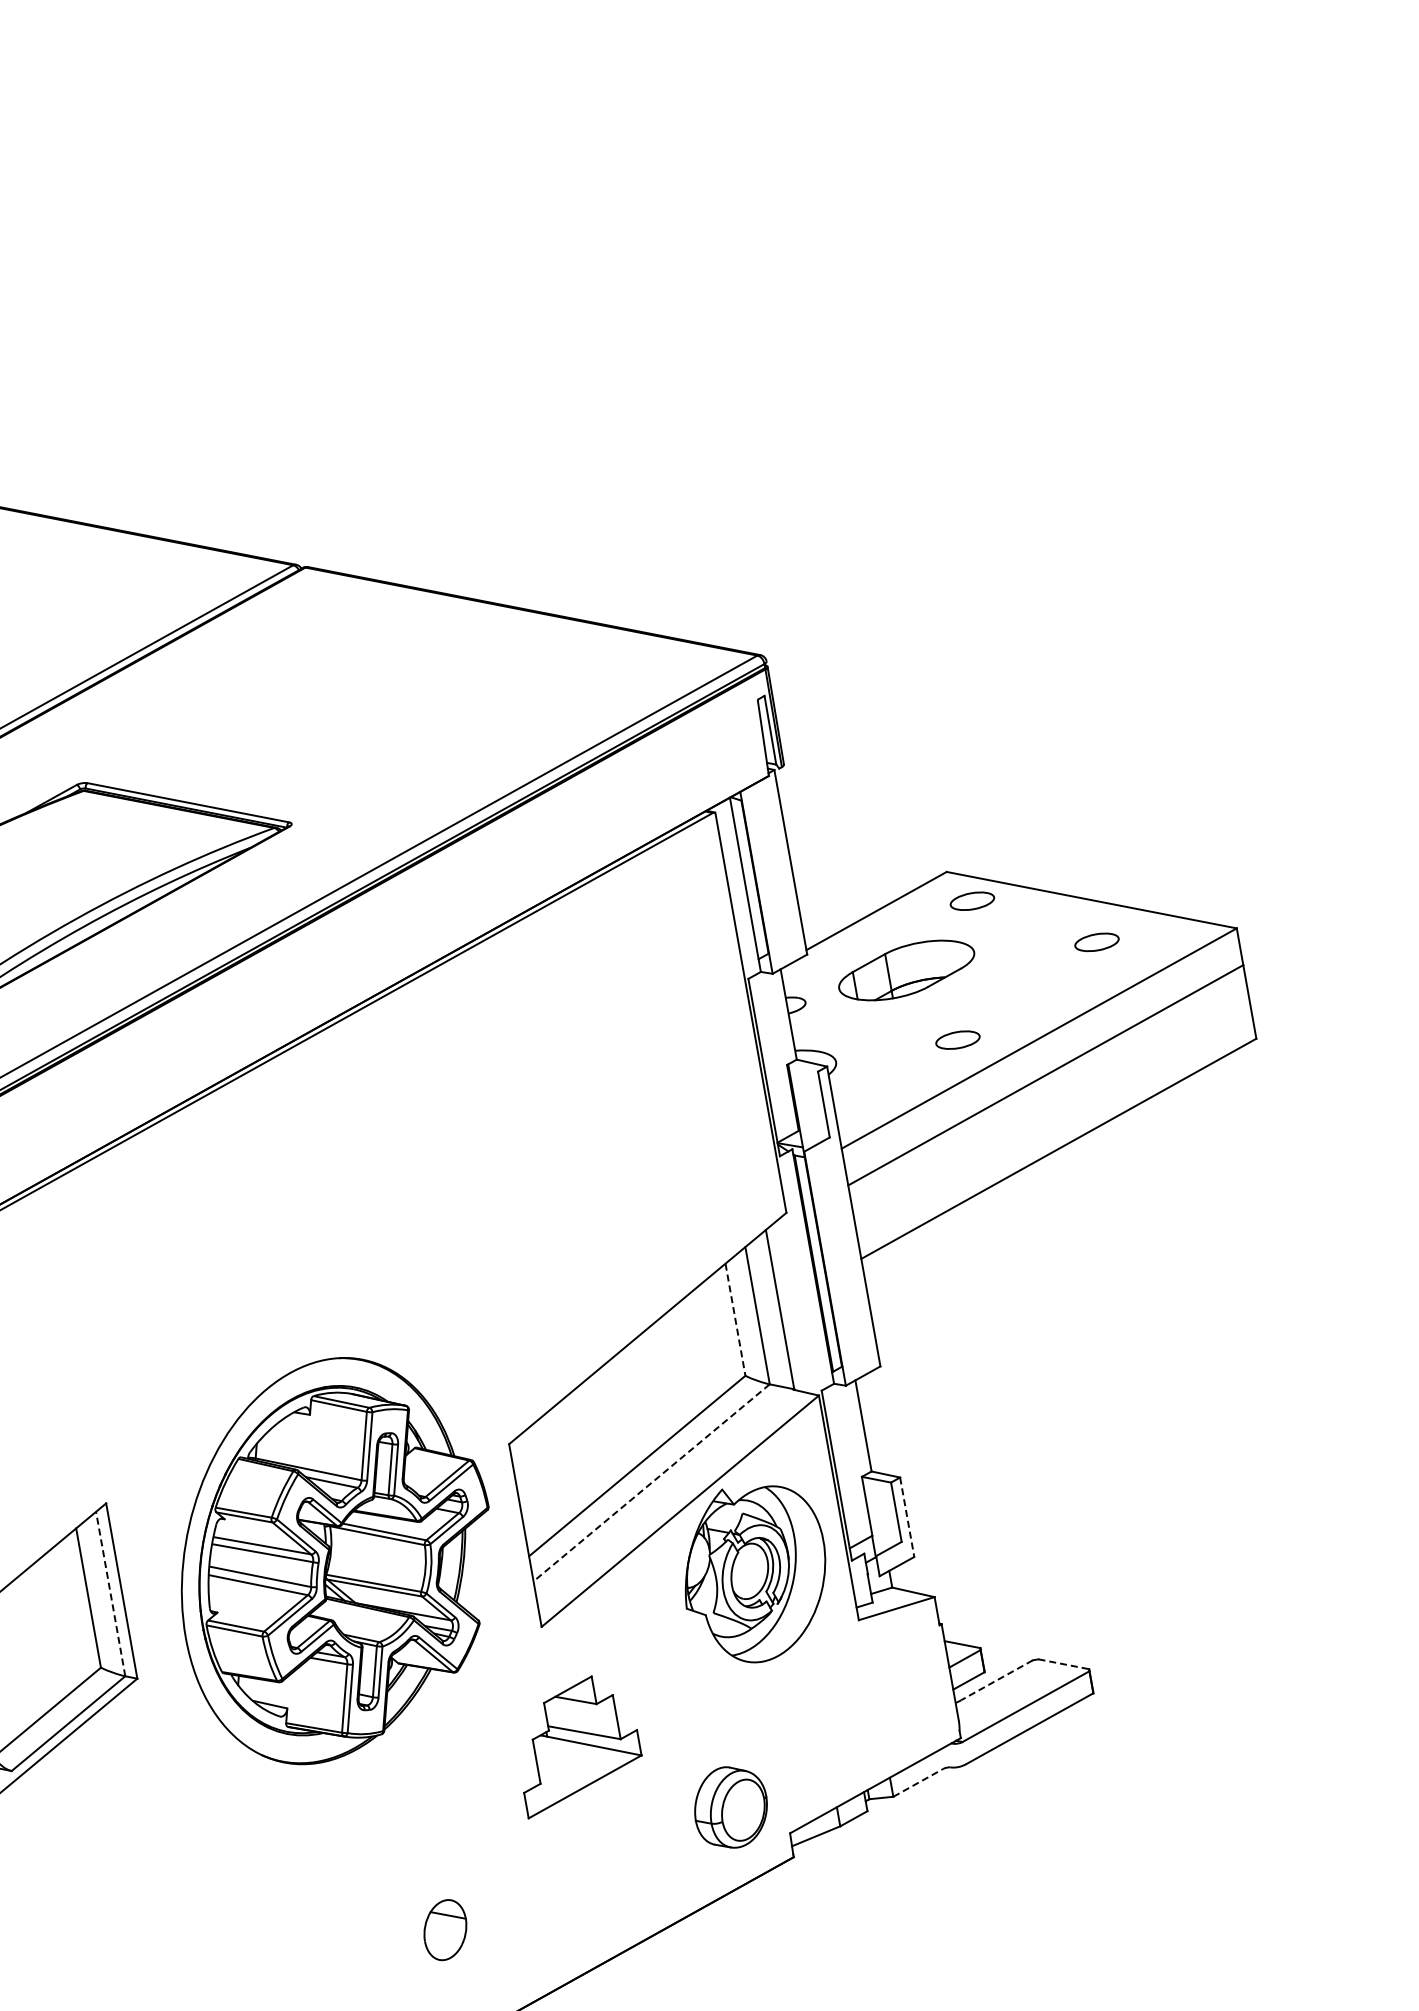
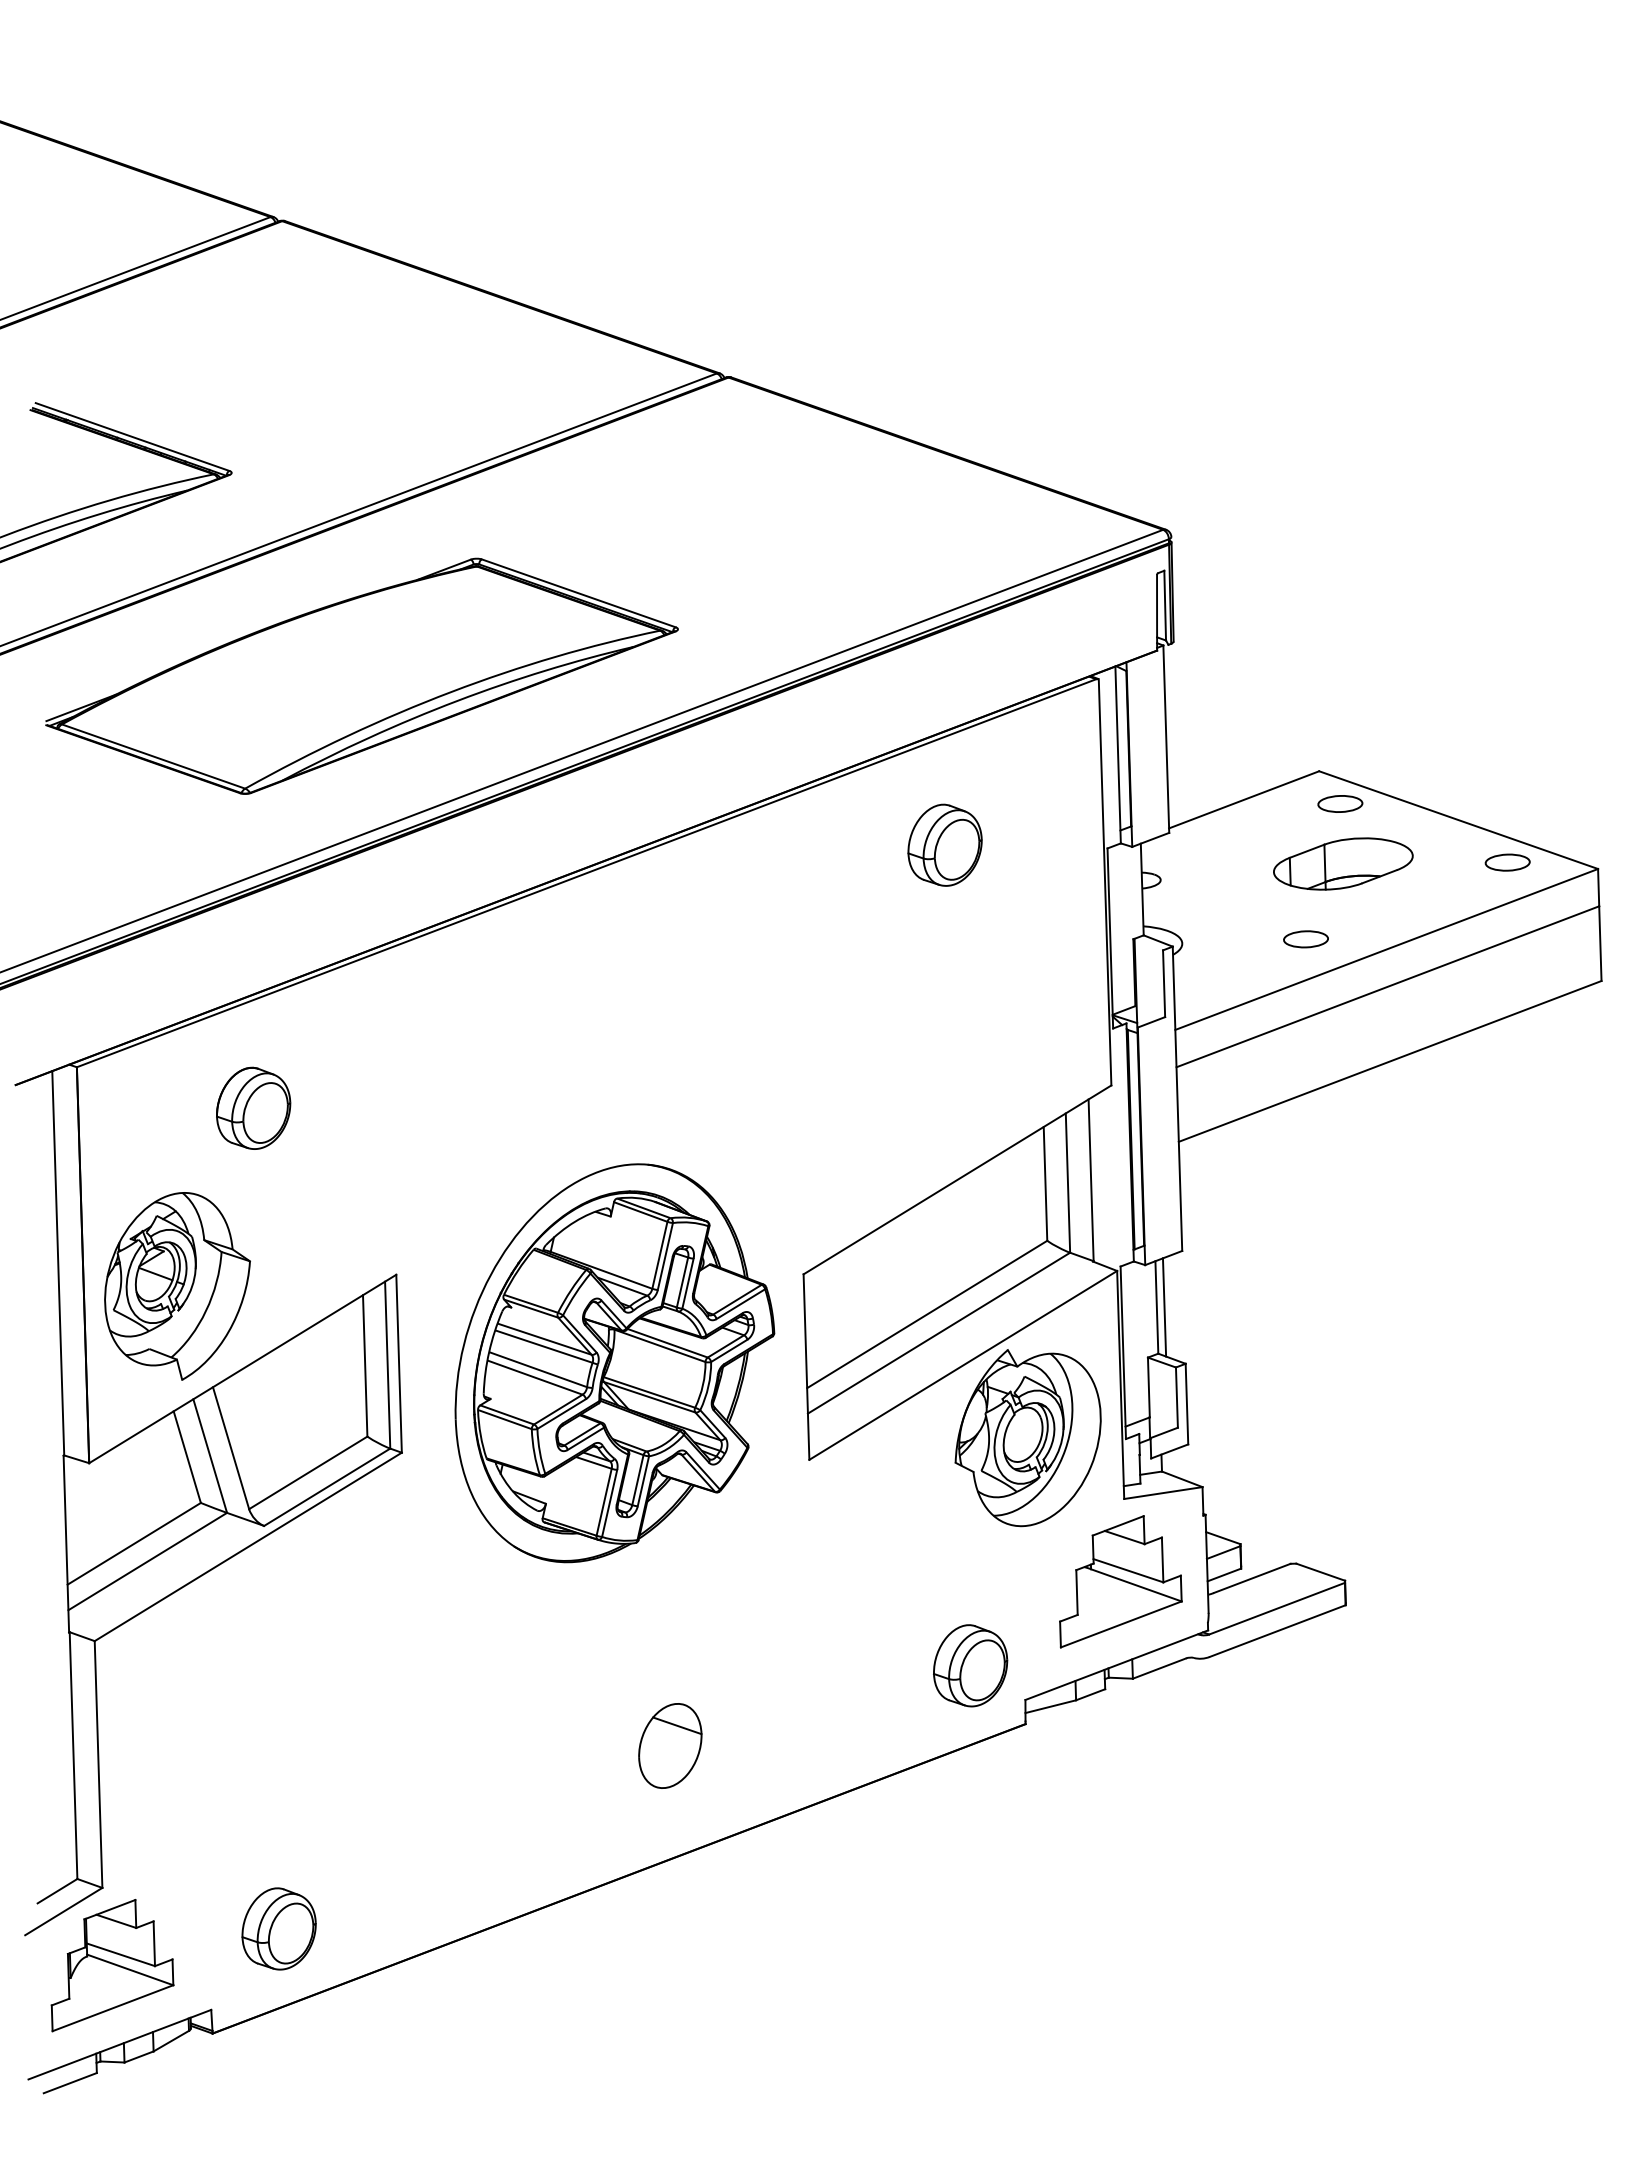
part: (1096, 942) -> (1507, 862), moved
part: (906, 969) -> (1343, 863), moved
part: (586, 998) -> (944, 844), added
line: (735, 1319) -> (1045, 1183), dashed -> solid
line: (871, 1424) -> (1164, 1307), added
line: (652, 1483) -> (939, 1333), dashed -> solid
line: (906, 1517) -> (1186, 1404), dashed -> solid
line: (110, 1594) -> (387, 1365), dashed -> solid
line: (1063, 1664) -> (1320, 1572), dashed -> solid
line: (997, 1680) -> (1252, 1578), dashed -> solid
part: (578, 1744) -> (1120, 1581), moved
line: (918, 1782) -> (1159, 1668), dashed -> solid
part: (445, 1929) -> (670, 1745), size x1.43

